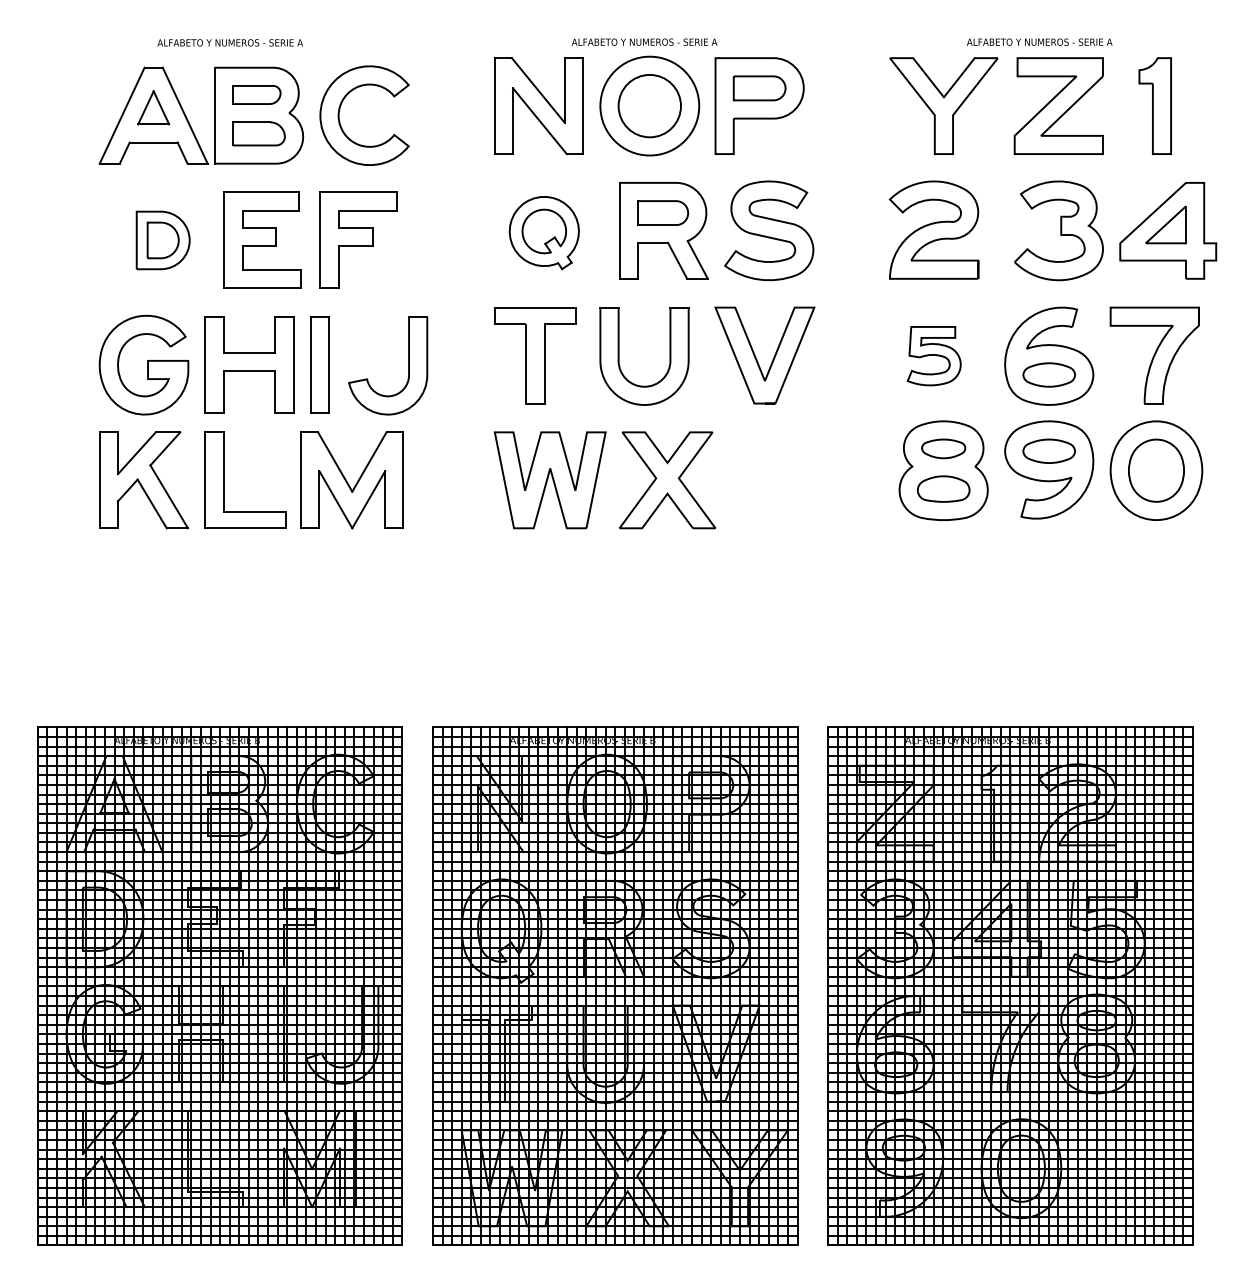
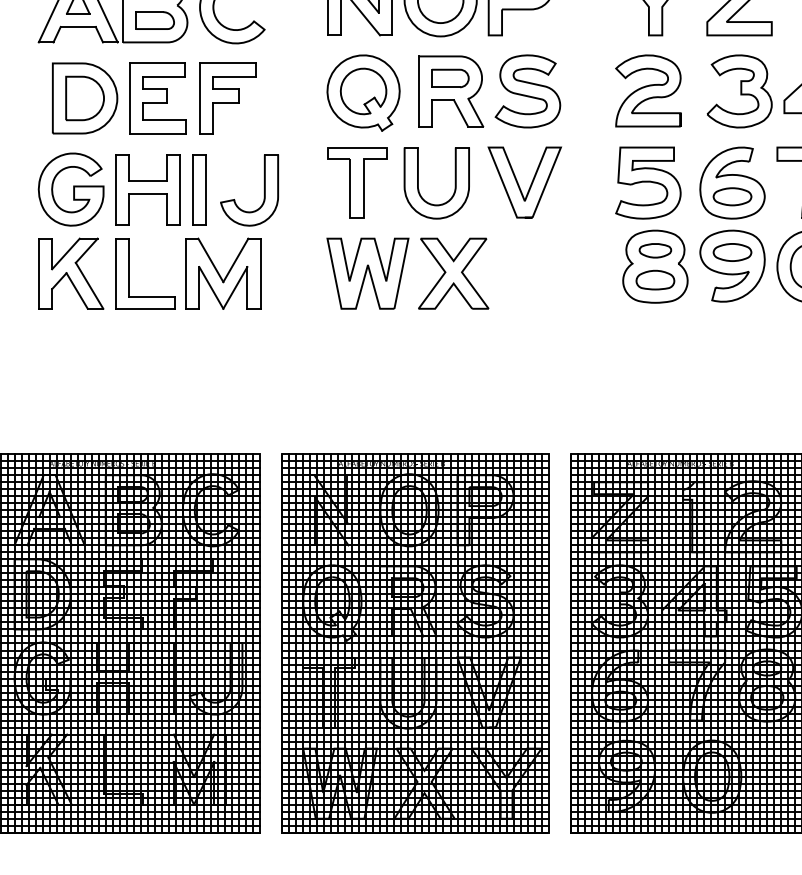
part: (544, 232) -> (363, 92), size x1.43
part: (163, 240) -> (85, 98), size x1.67
part: (934, 355) -> (648, 182), size x1.67

